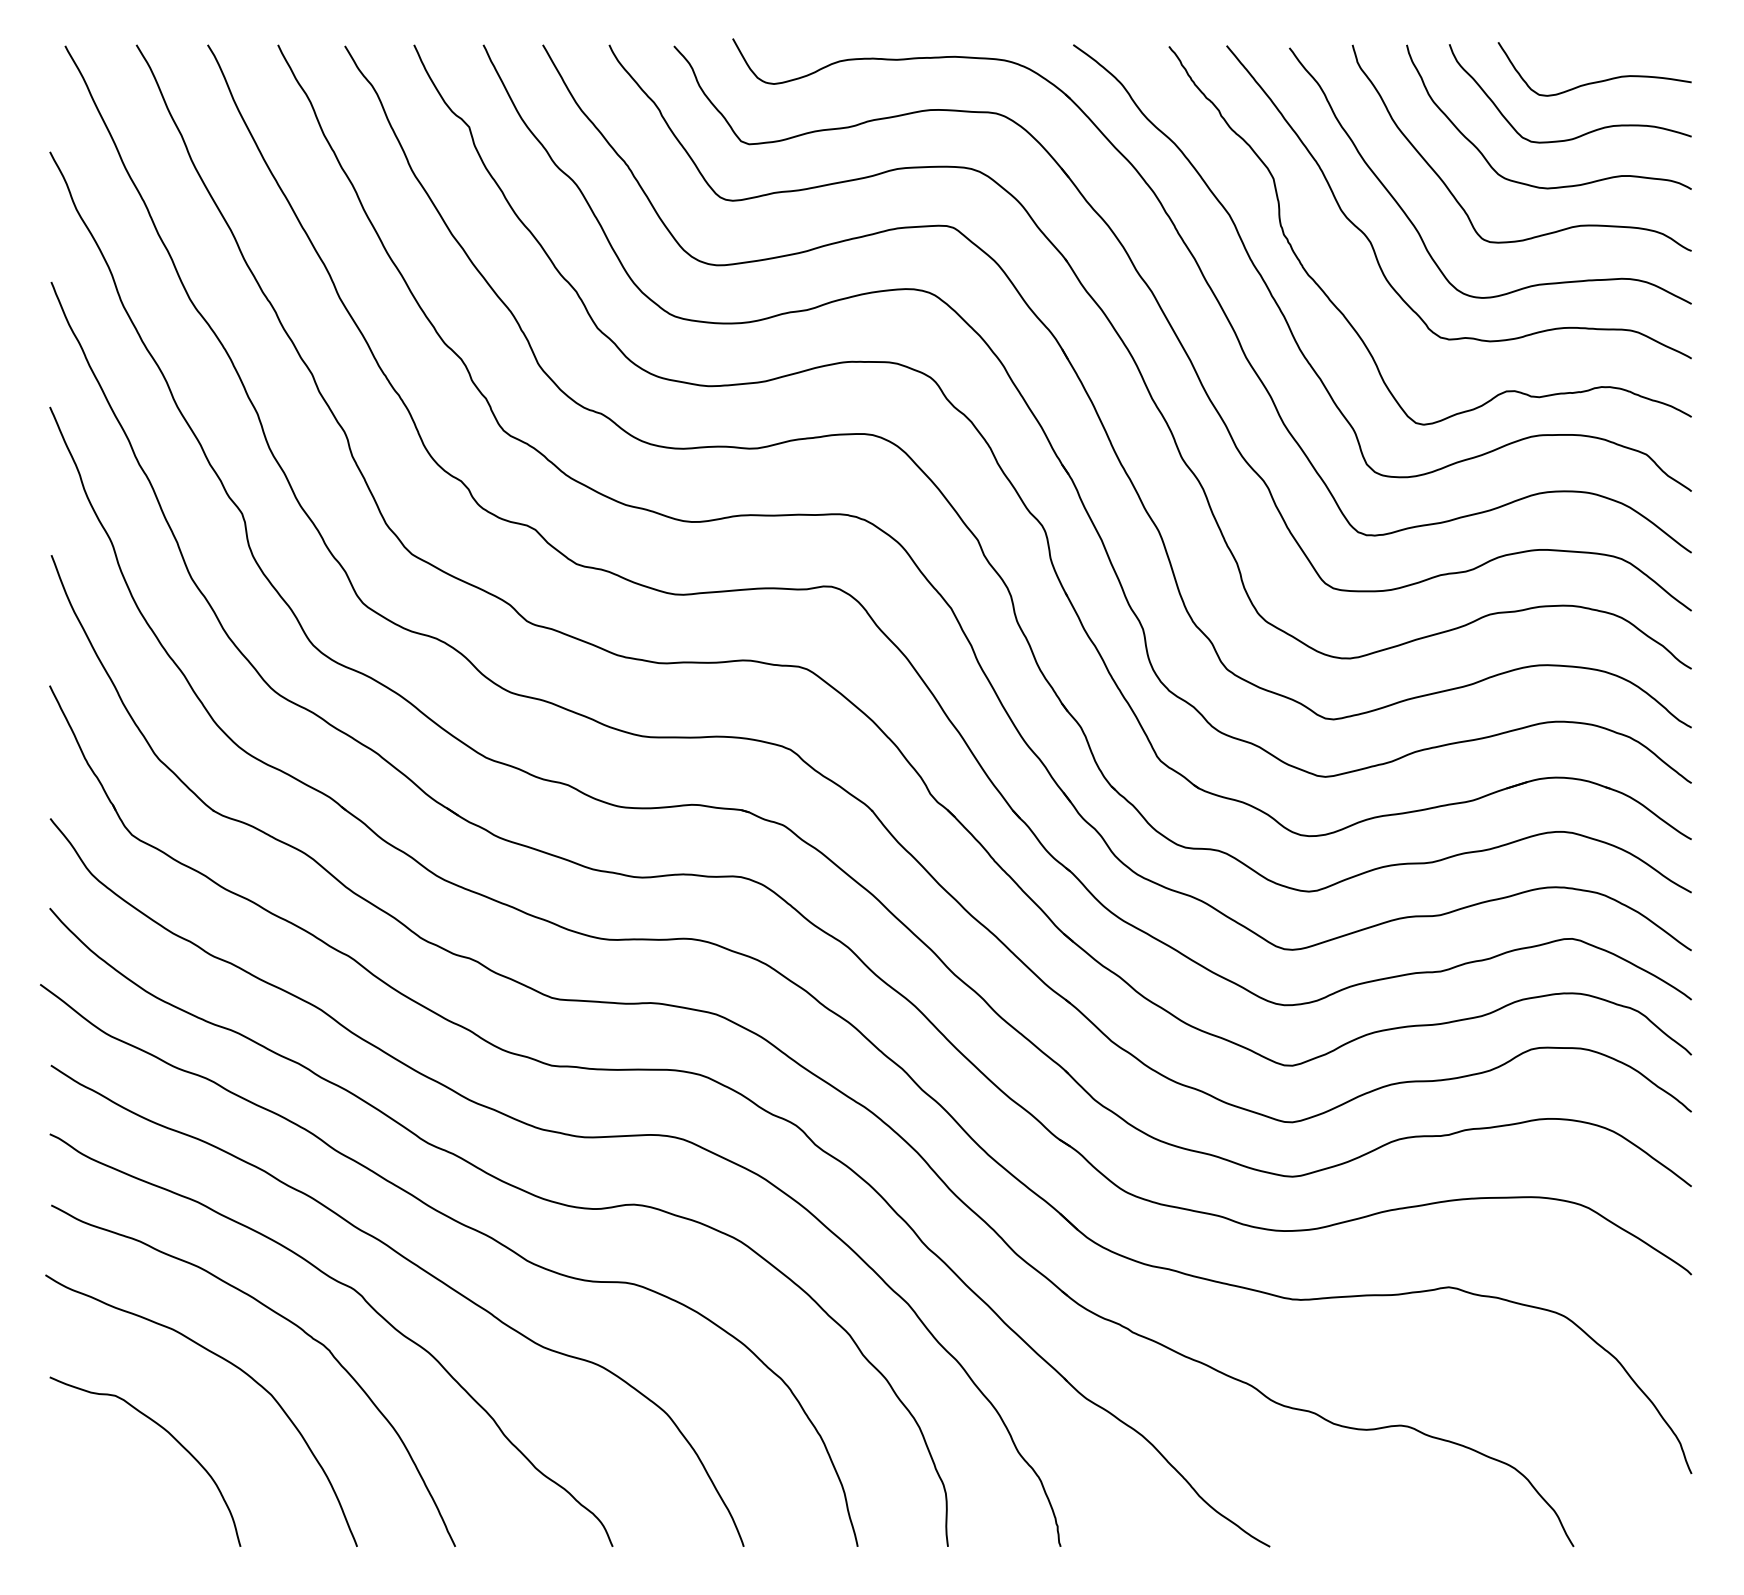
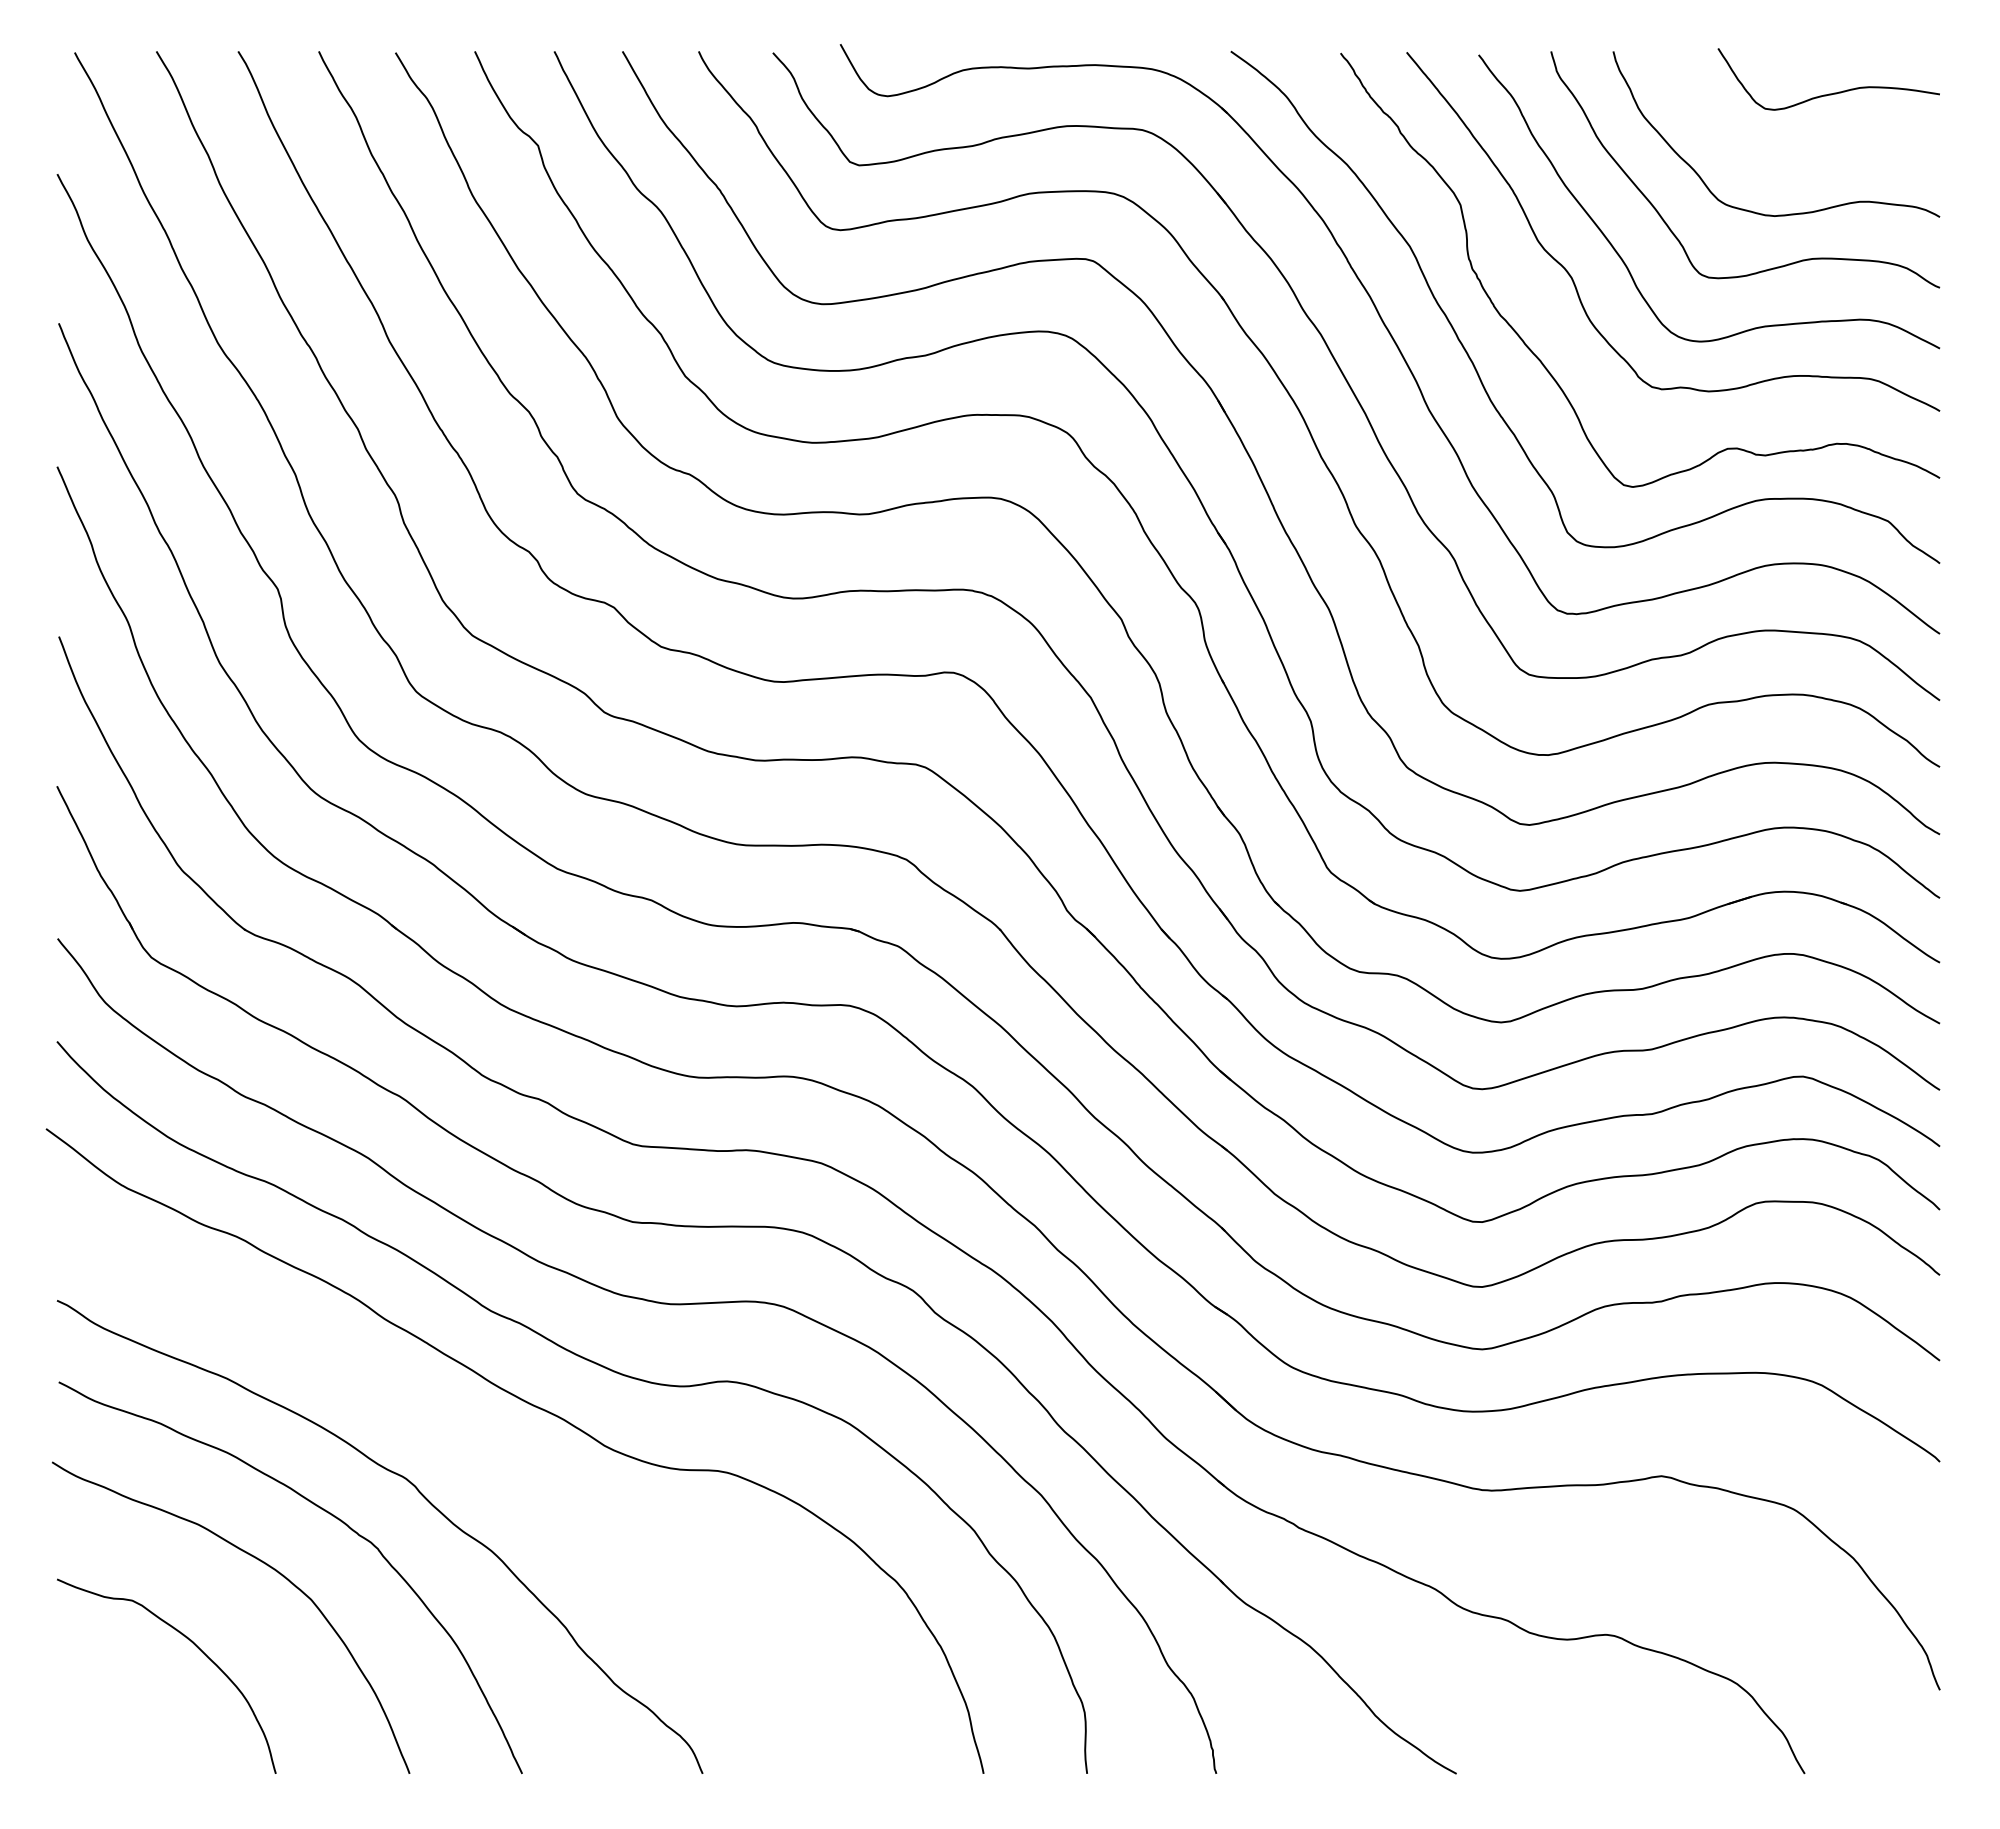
curve: (1587, 132) -> (1820, 151), removed
curve: (421, 1270) -> (483, 1456), removed

